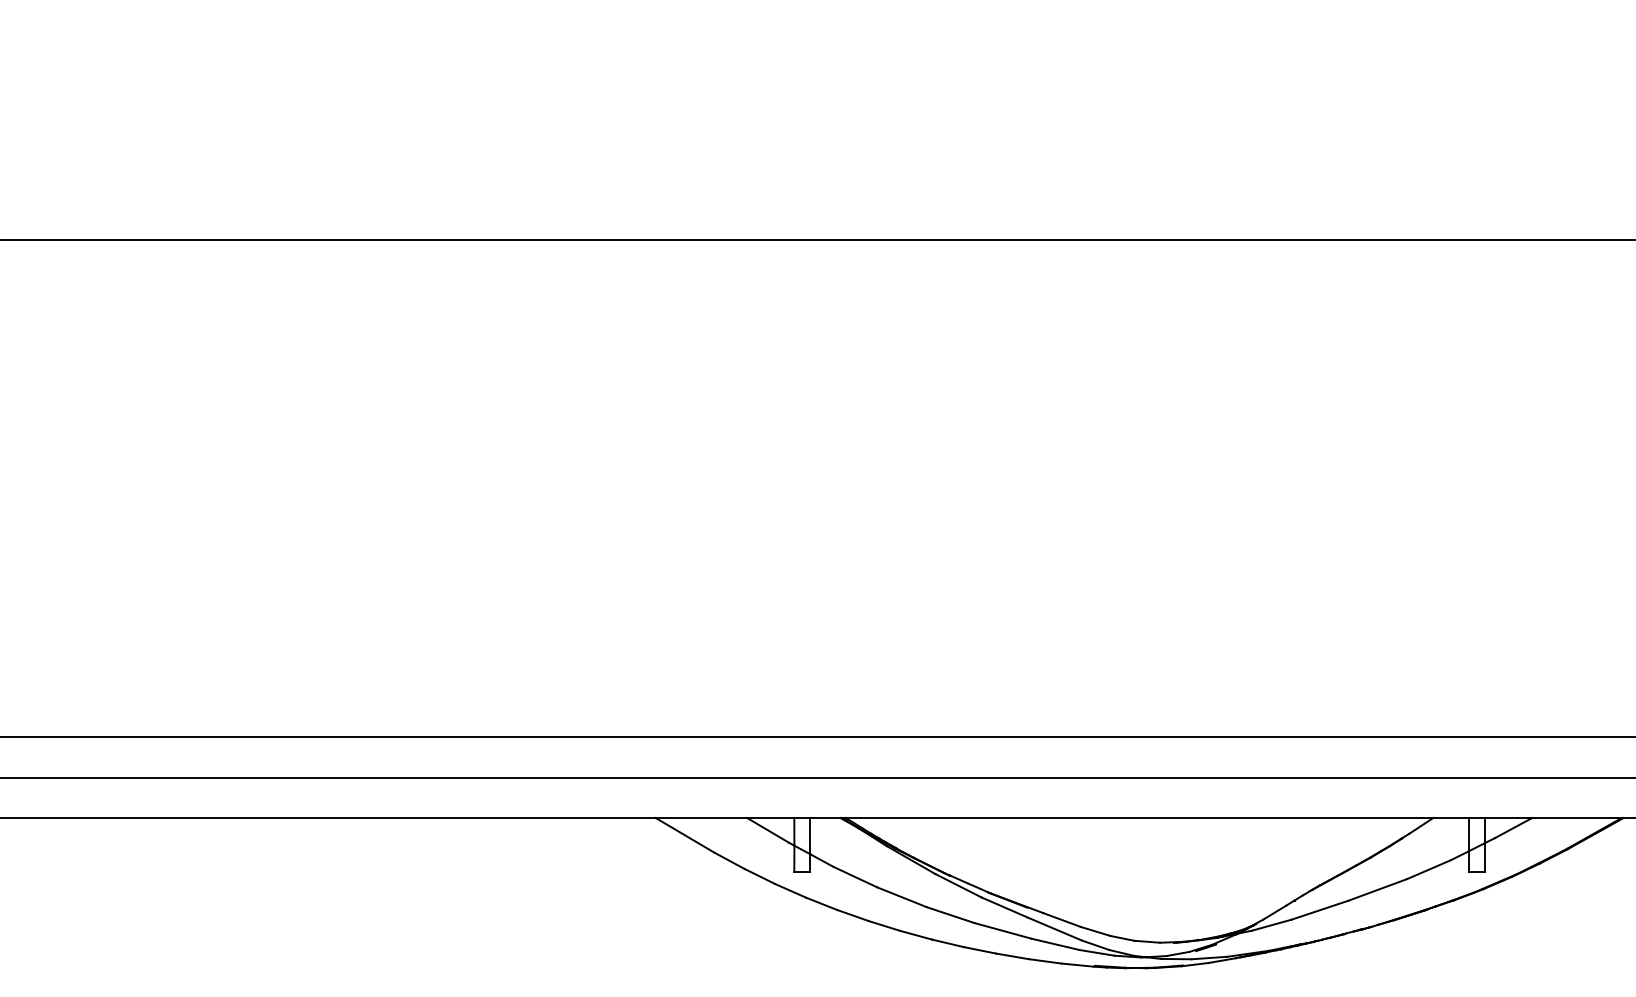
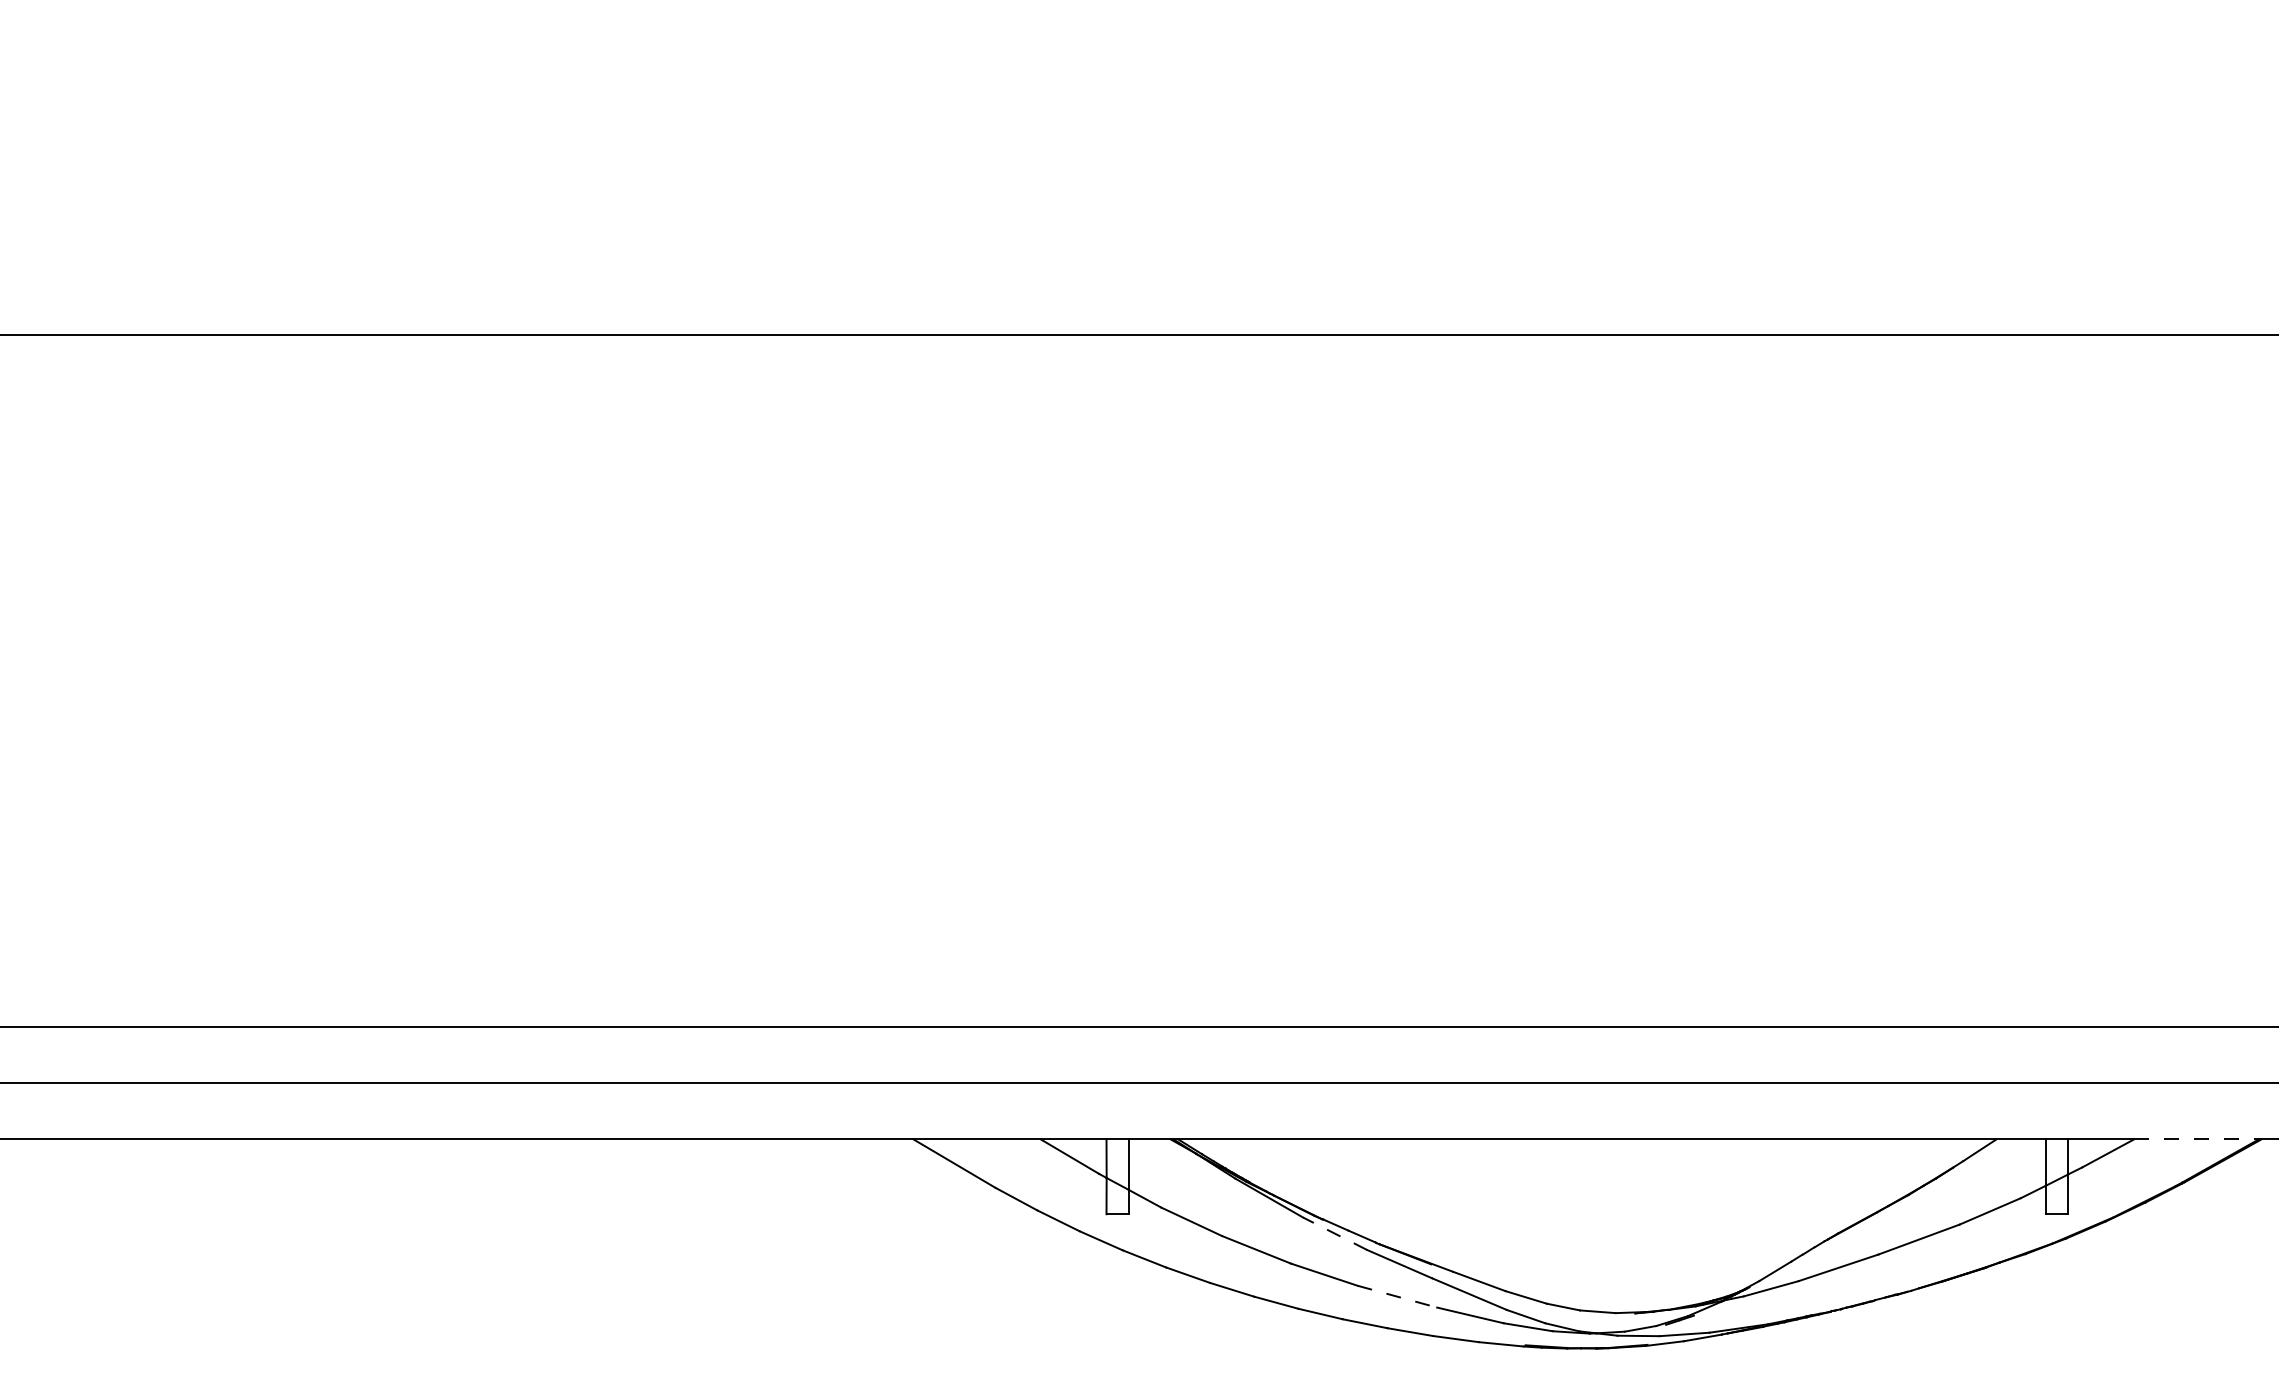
line: (1577, 818) -> (2196, 1139), solid -> dashed
line: (958, 885) -> (1335, 1233), solid -> dashed
line: (1003, 930) -> (1397, 1296), solid -> dashed

